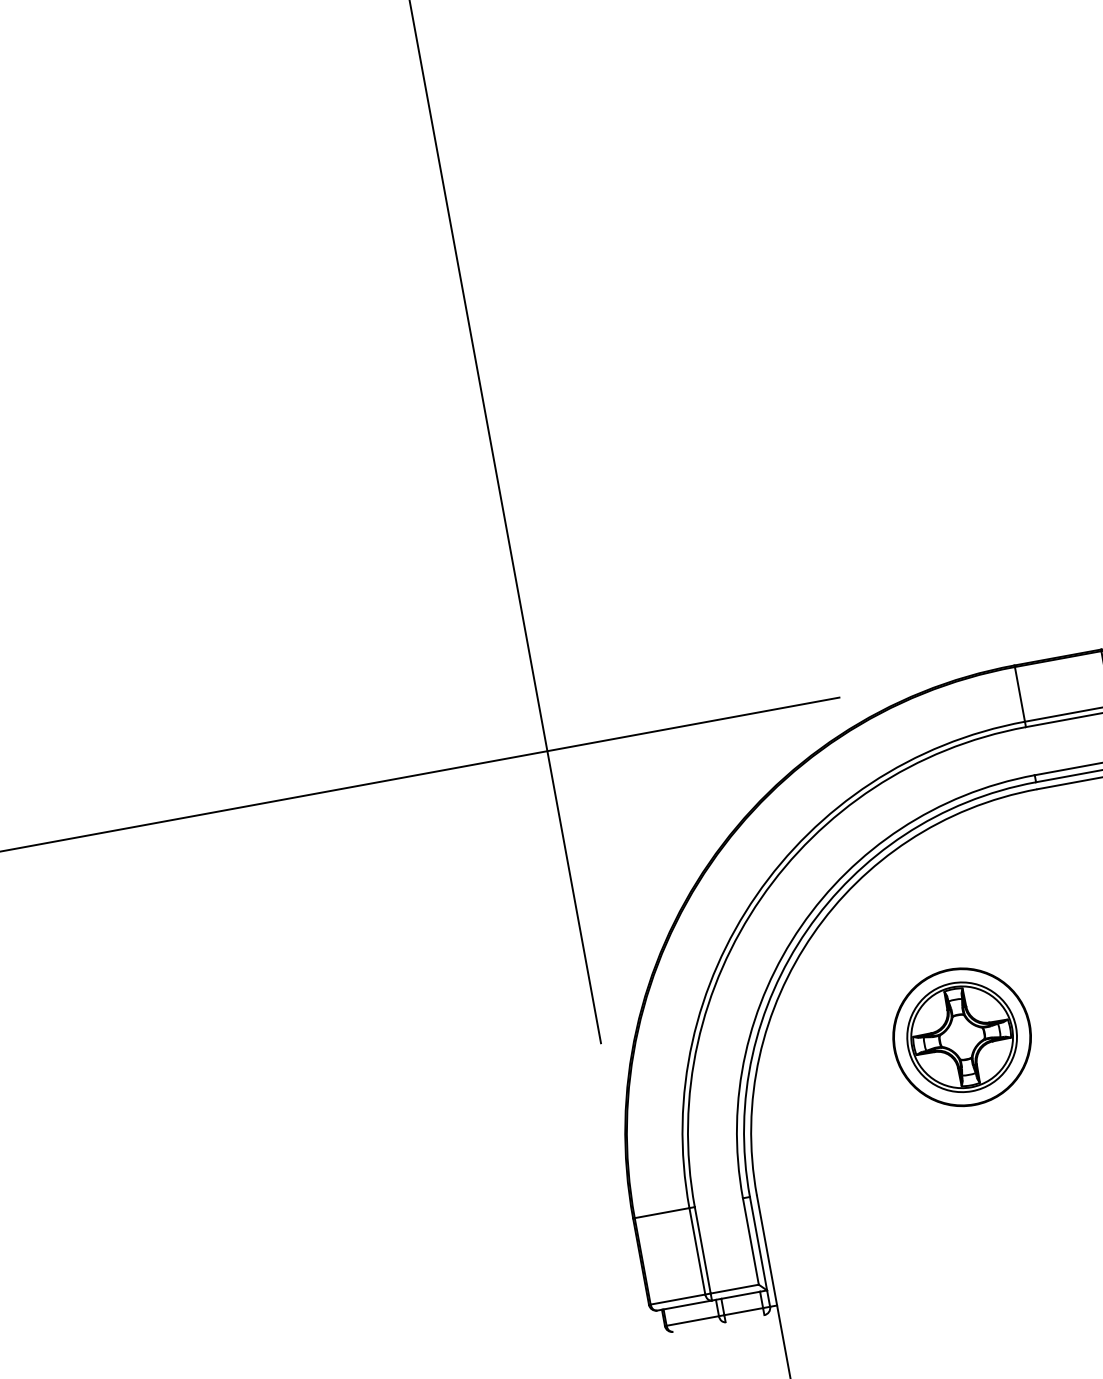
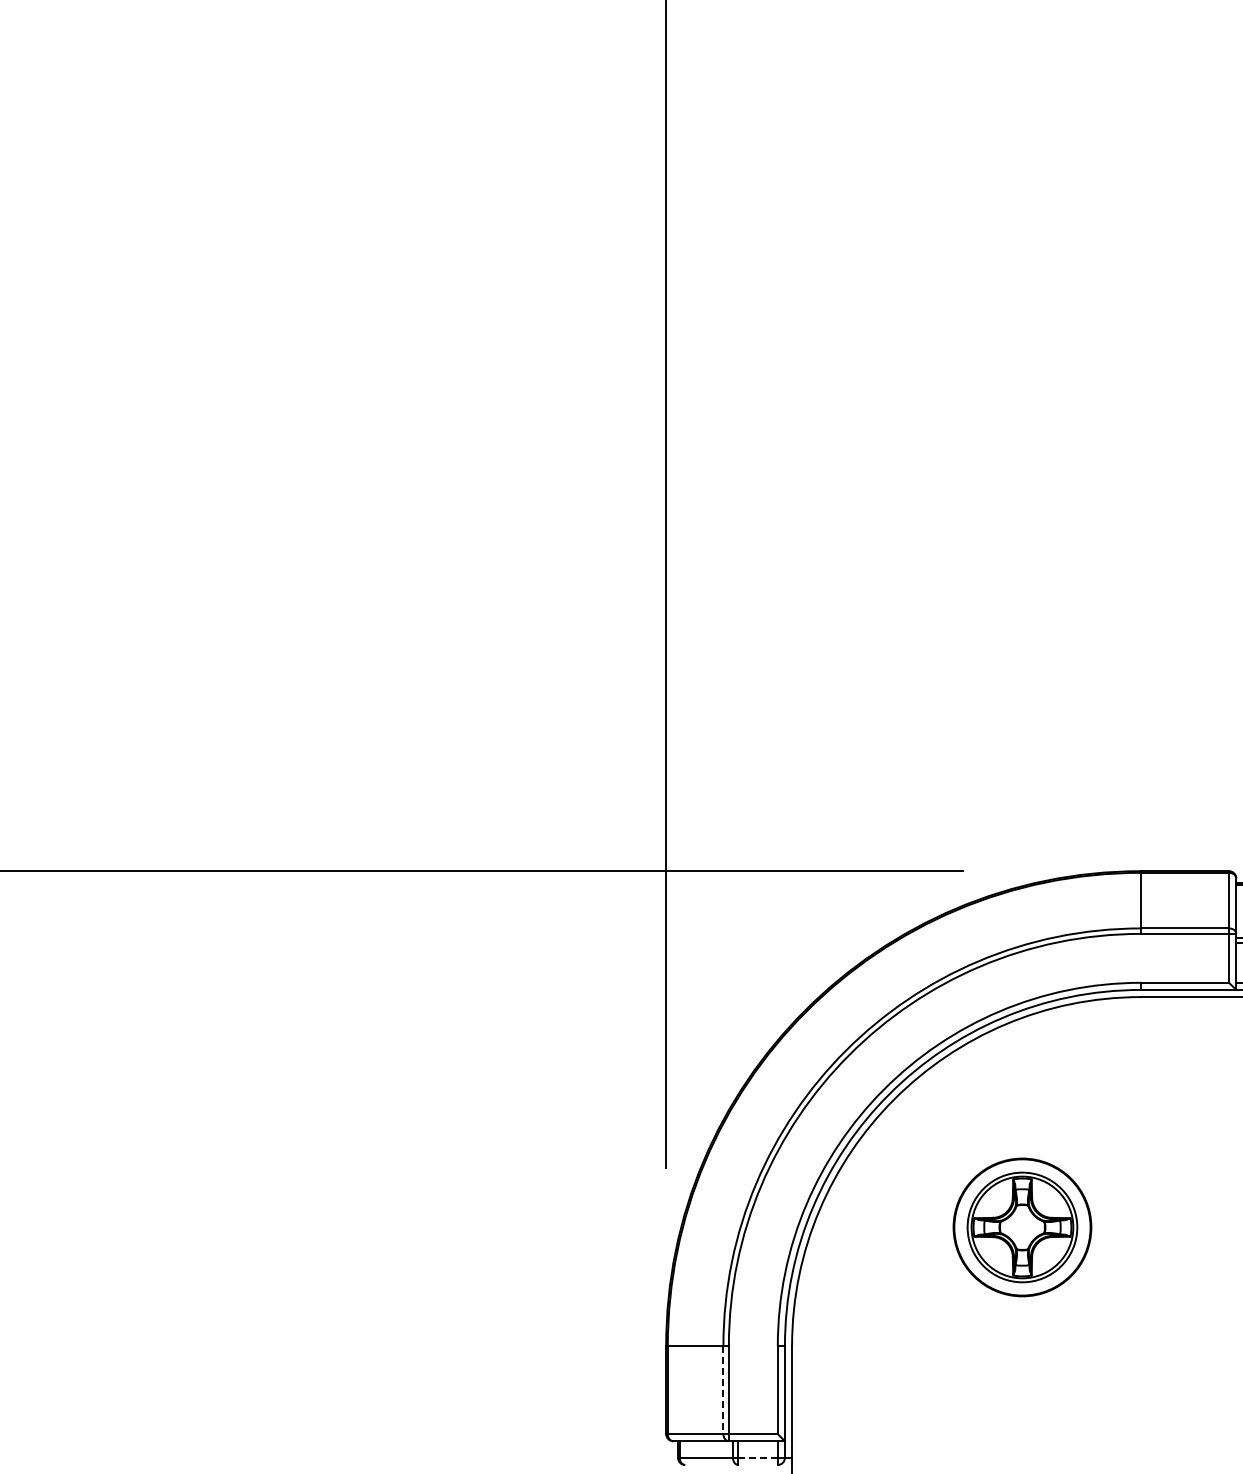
line: (697, 1251) -> (723, 1390), solid -> dashed
line: (744, 1311) -> (758, 1457), solid -> dashed

